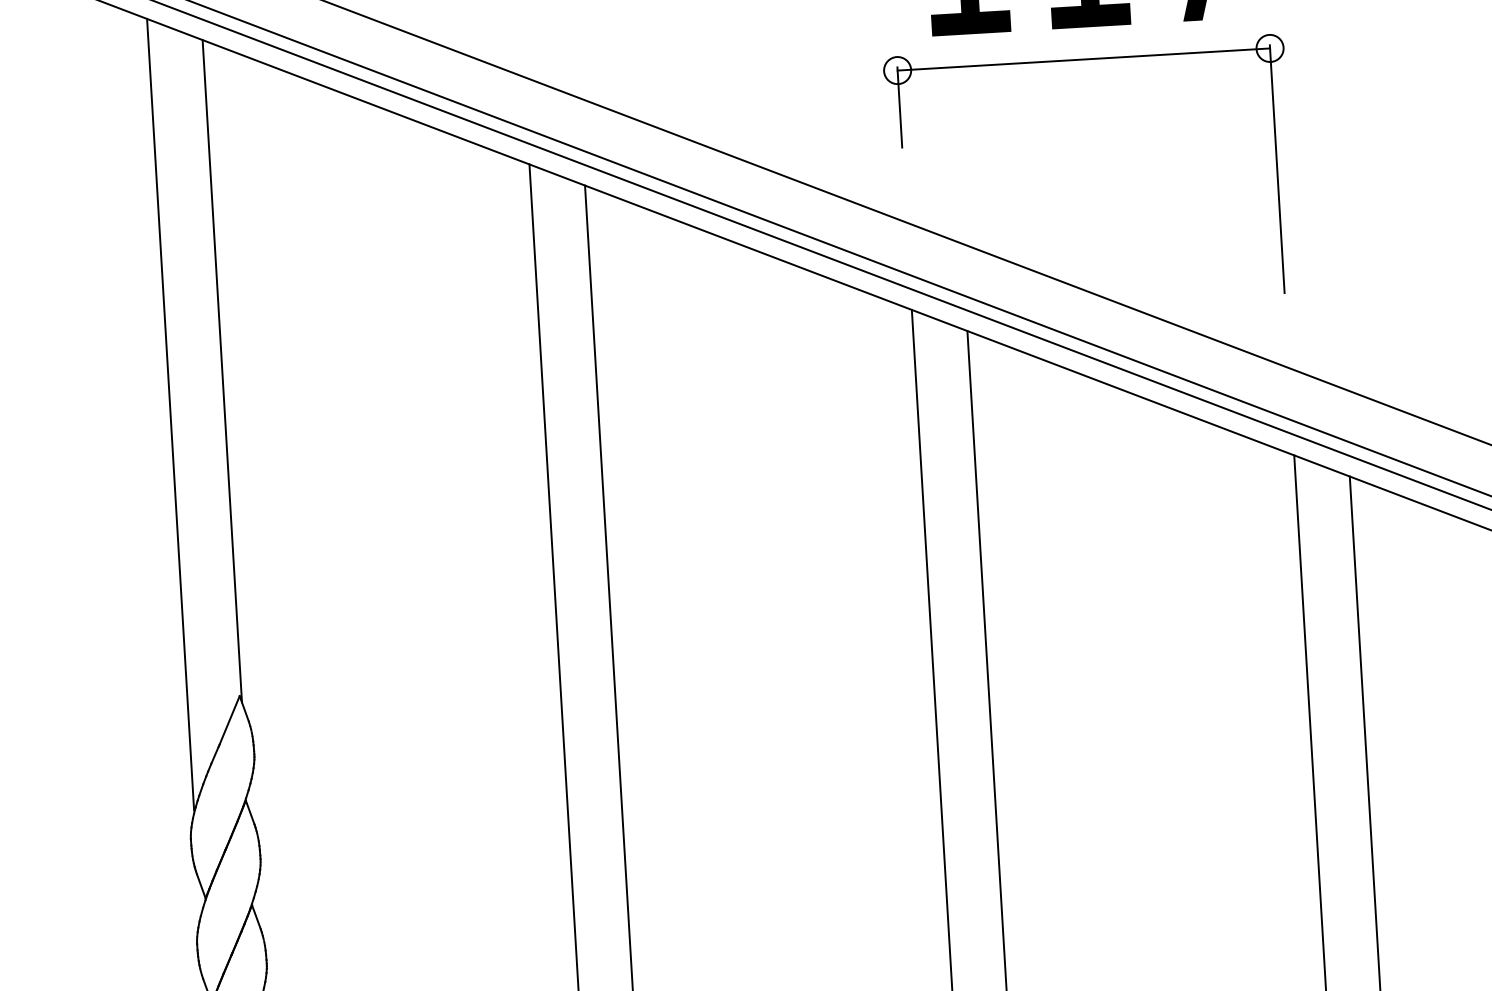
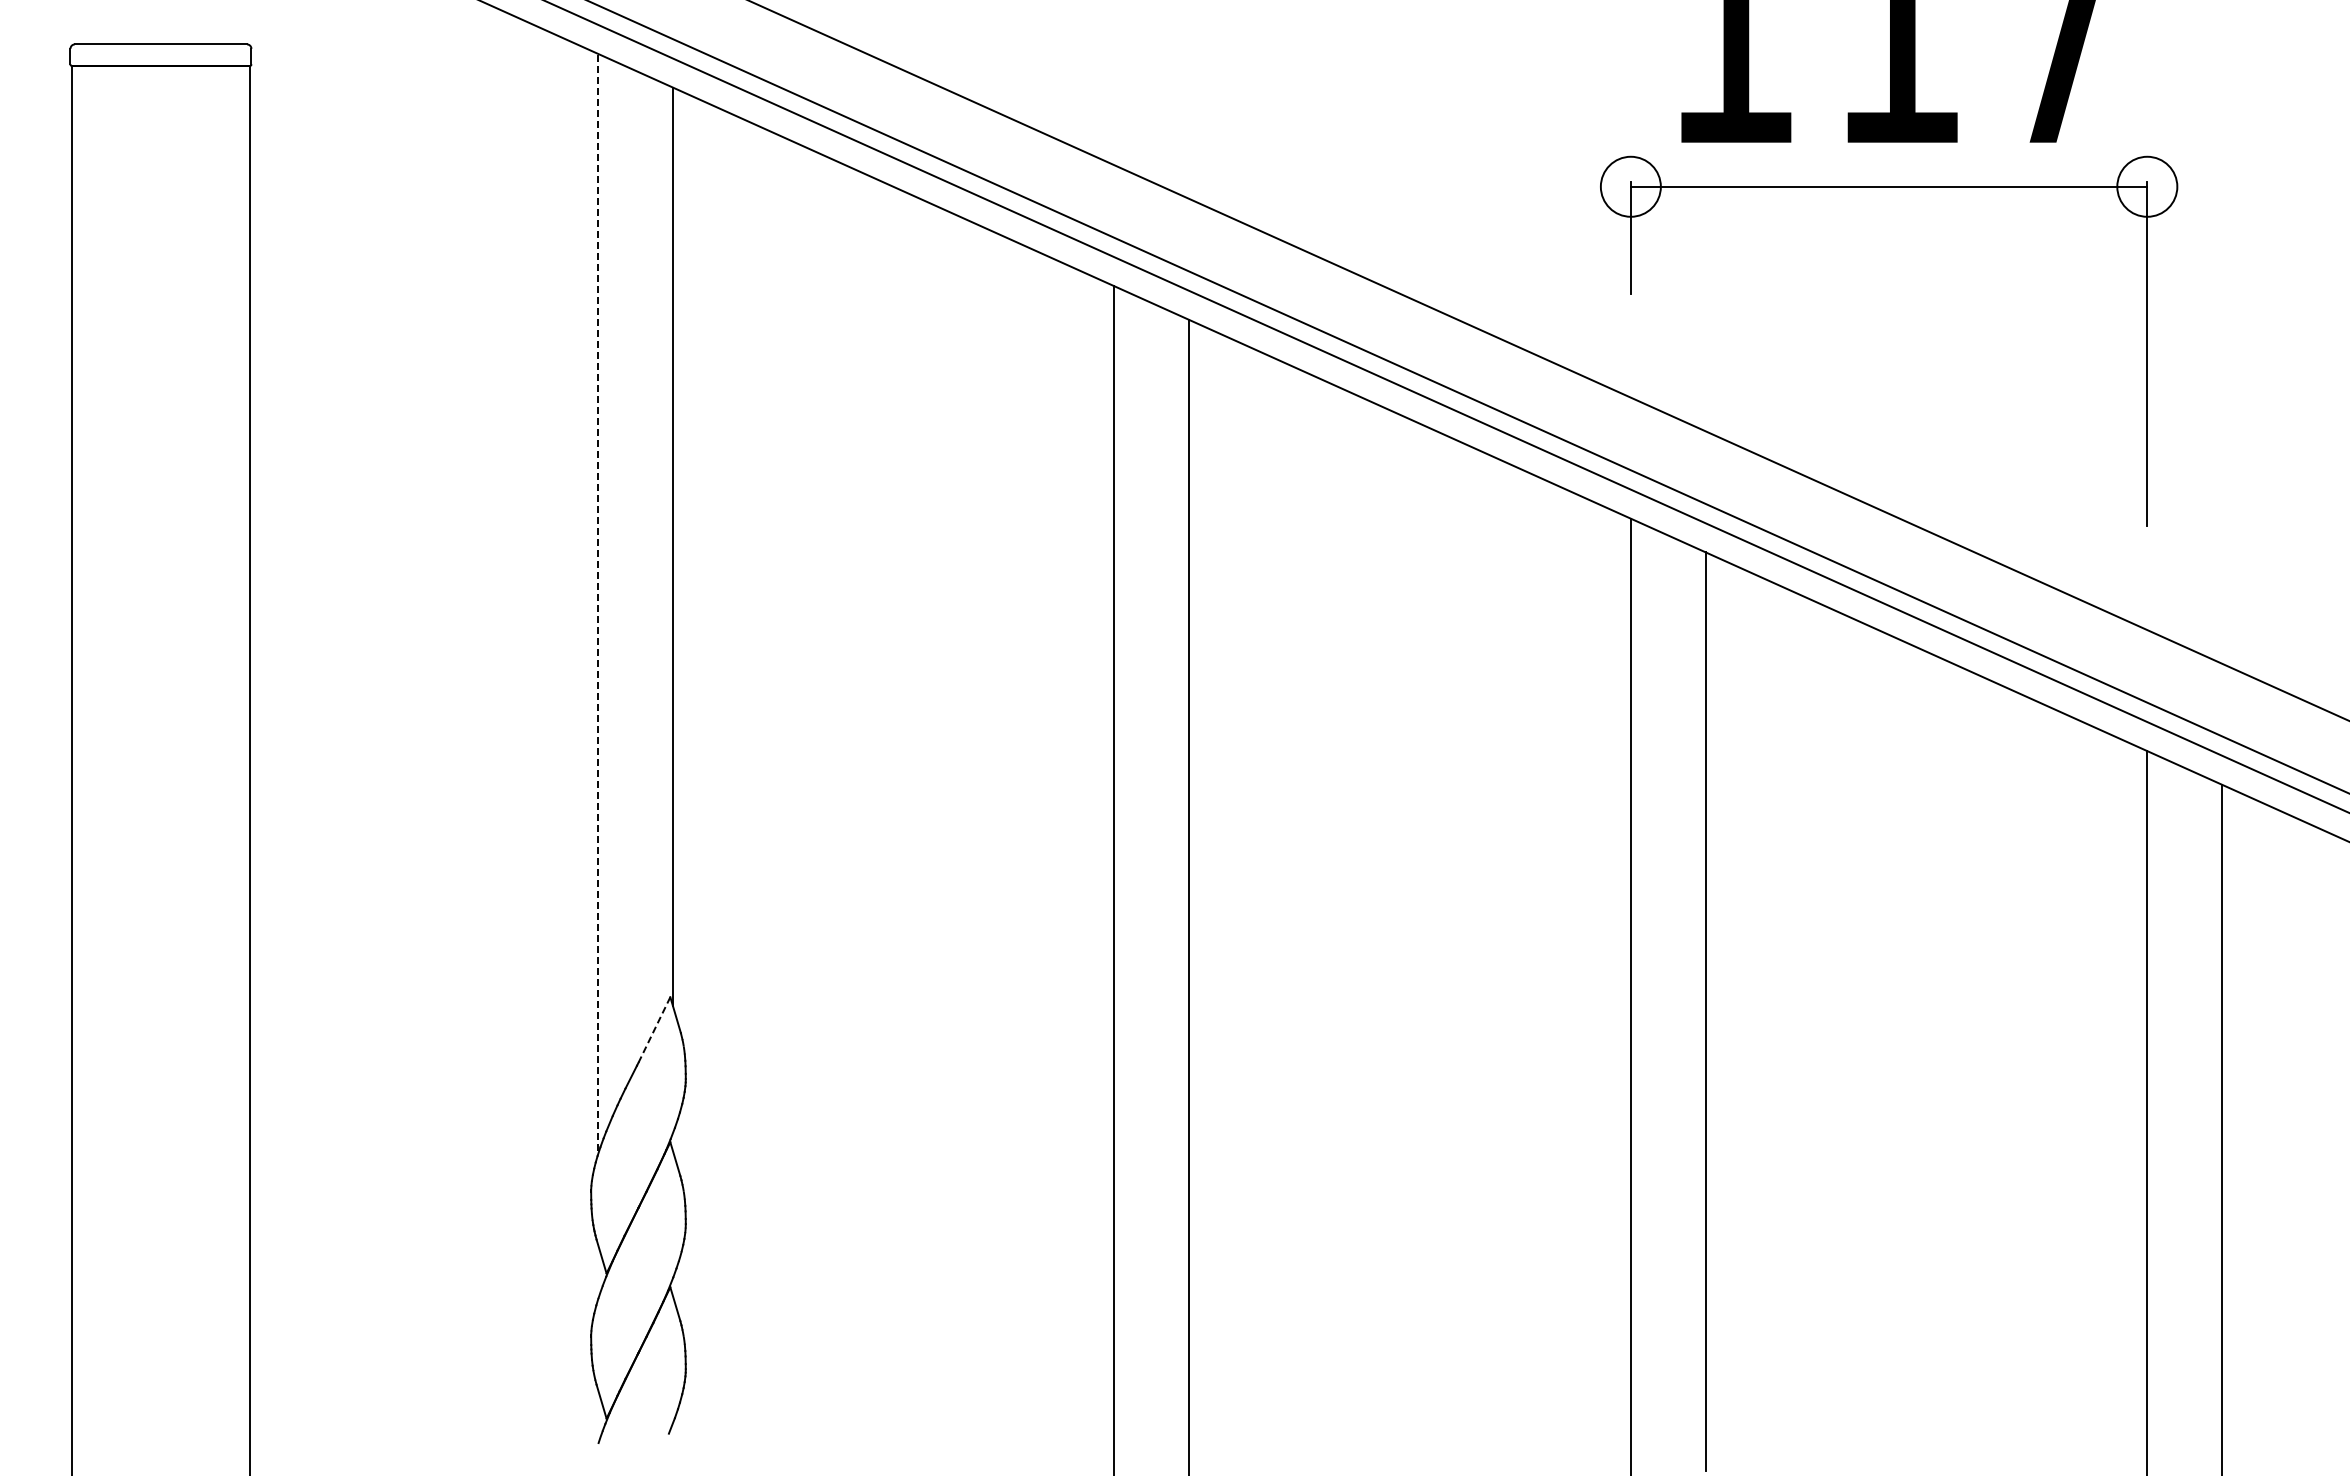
circle: (1270, 48) -> (2147, 186), size x1.6
circle: (897, 70) -> (1630, 186), size x1.6
line: (170, 414) -> (597, 602), solid -> dashed
line: (229, 720) -> (654, 1030), solid -> dashed

